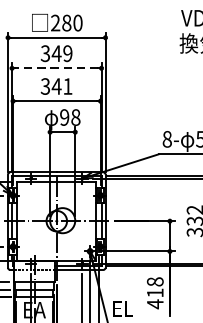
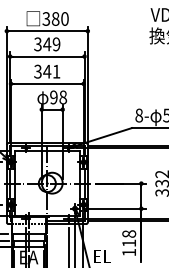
text: (55, 22) -> (46, 18), 280 -> 380
line: (56, 68) -> (47, 56), dashed -> solid
text: (154, 304) -> (128, 252), 418 -> 118

